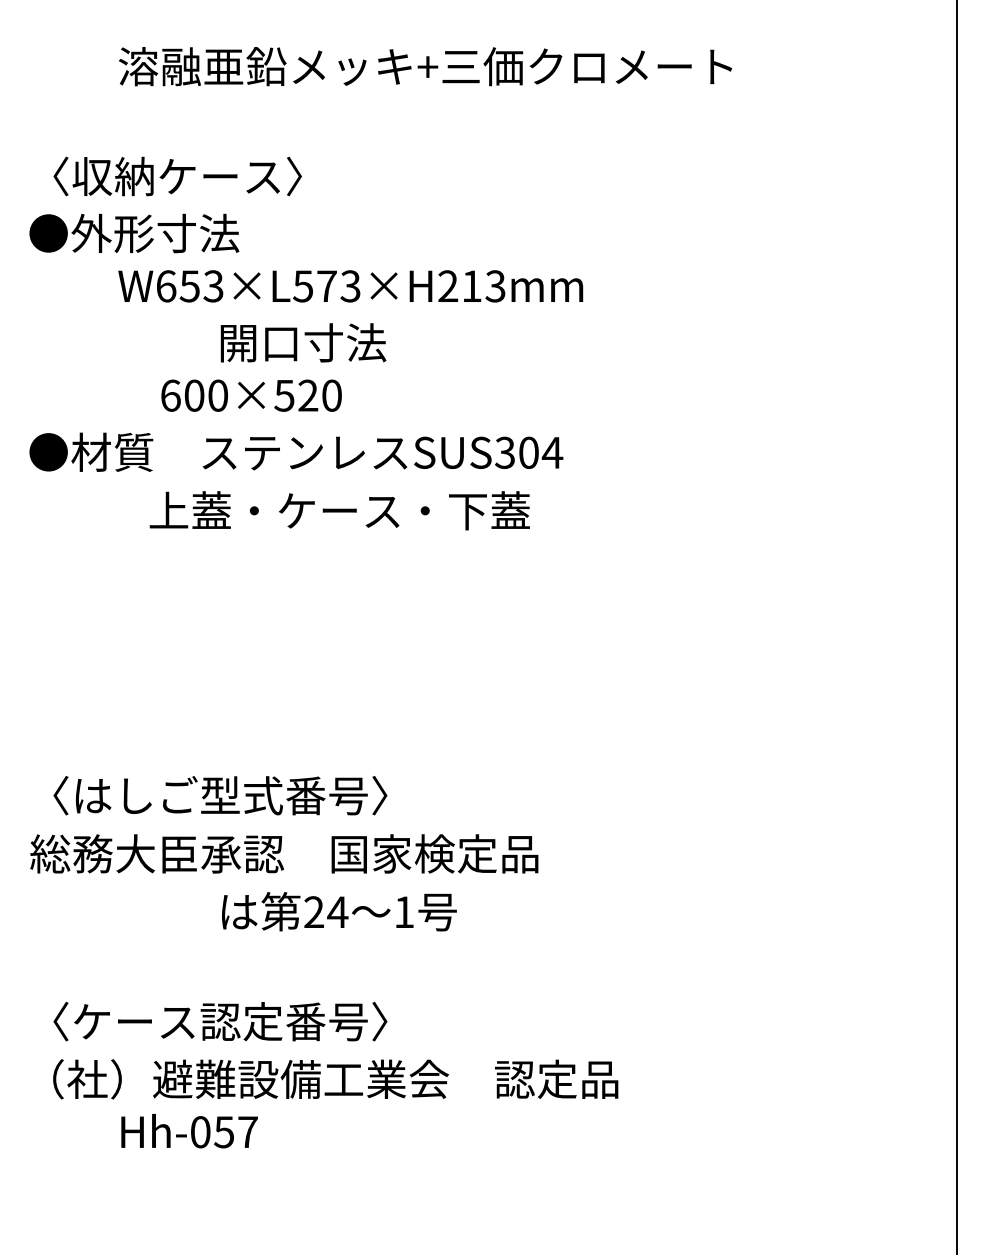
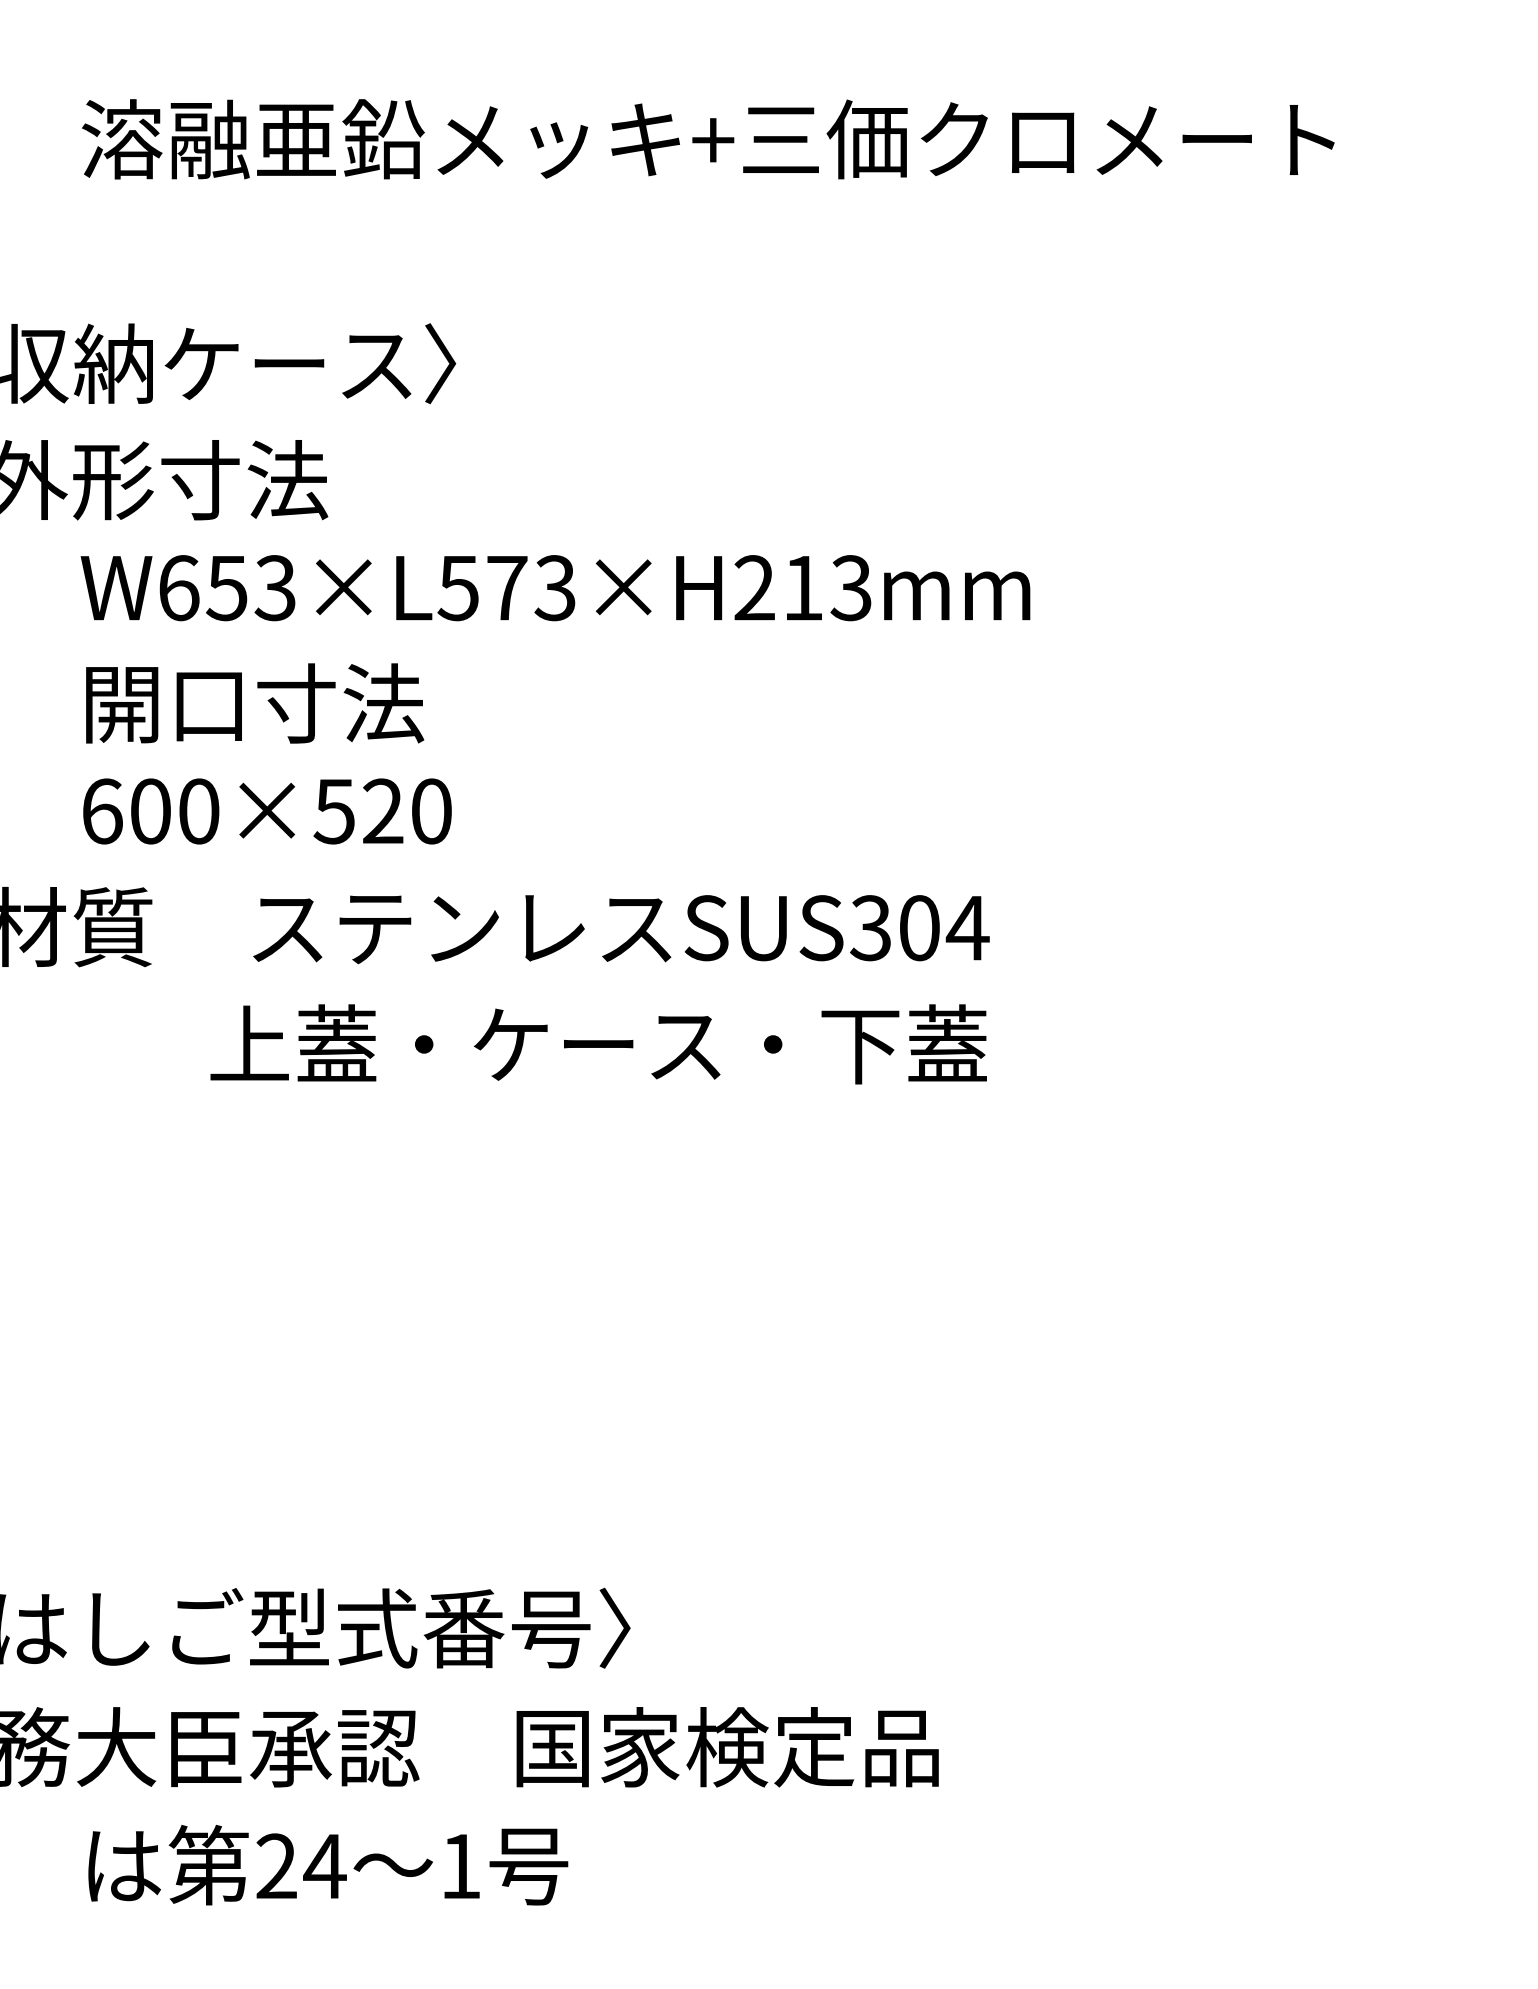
text: (303, 342) -> (254, 702), moved
text: (251, 395) -> (267, 810), moved
text: (339, 510) -> (598, 1043), moved
text: (339, 911) -> (328, 1864), moved

